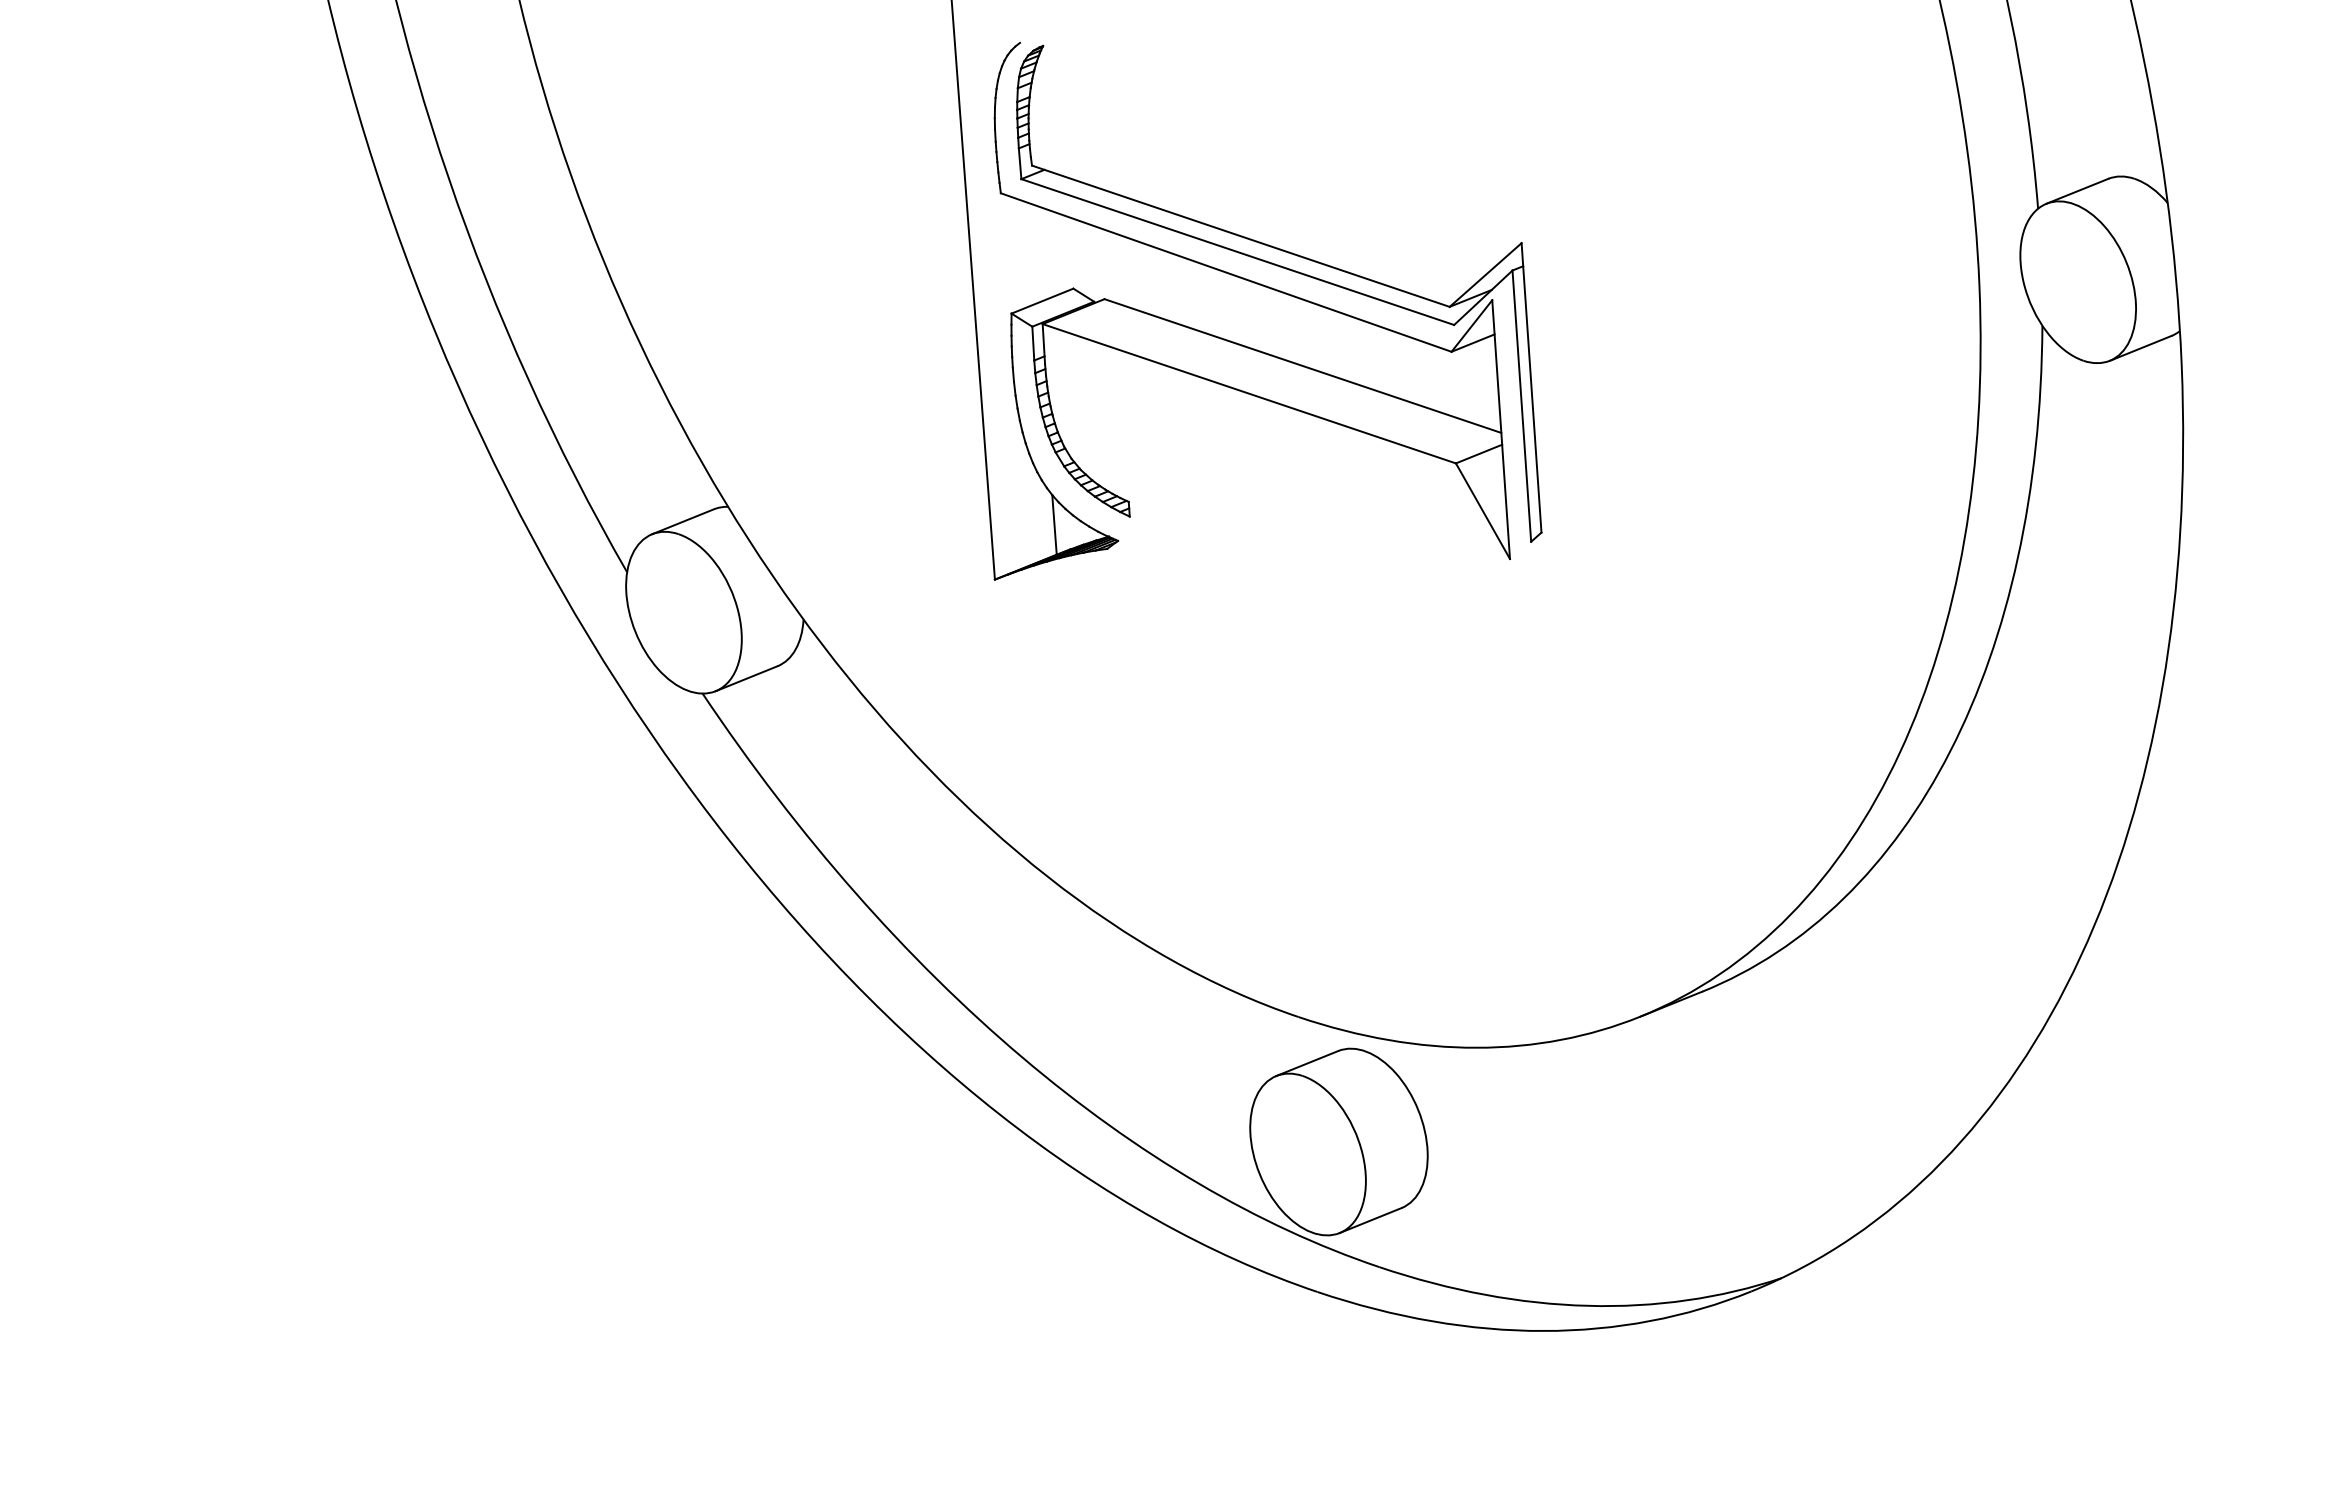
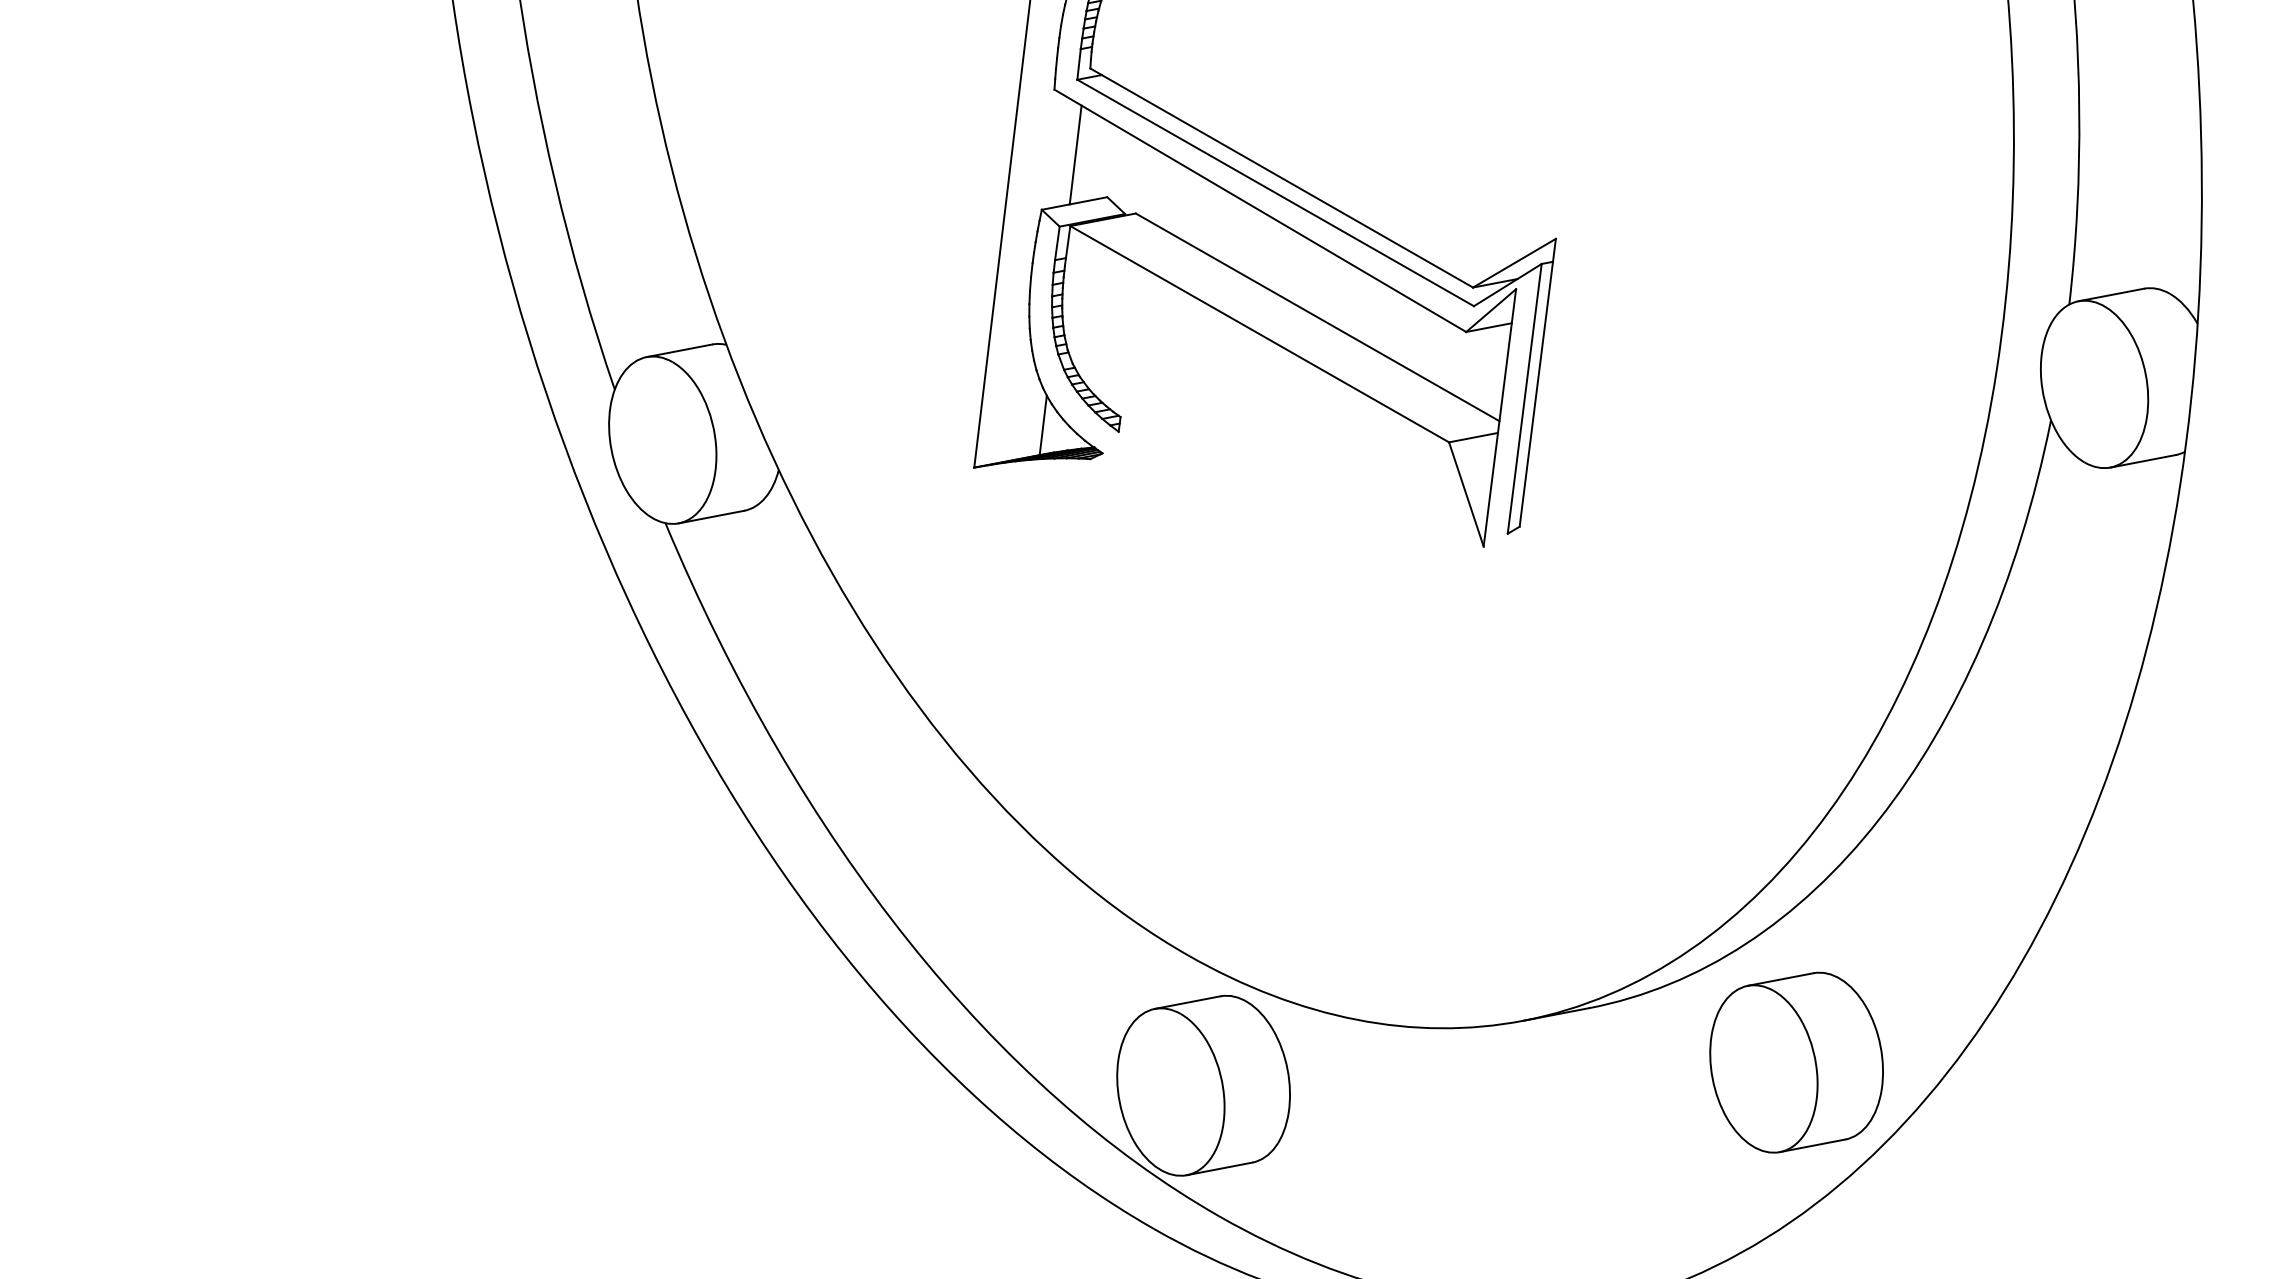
line: (1033, 252) -> (1075, 154), added
part: (1916, 1005) -> (1796, 1062), added

